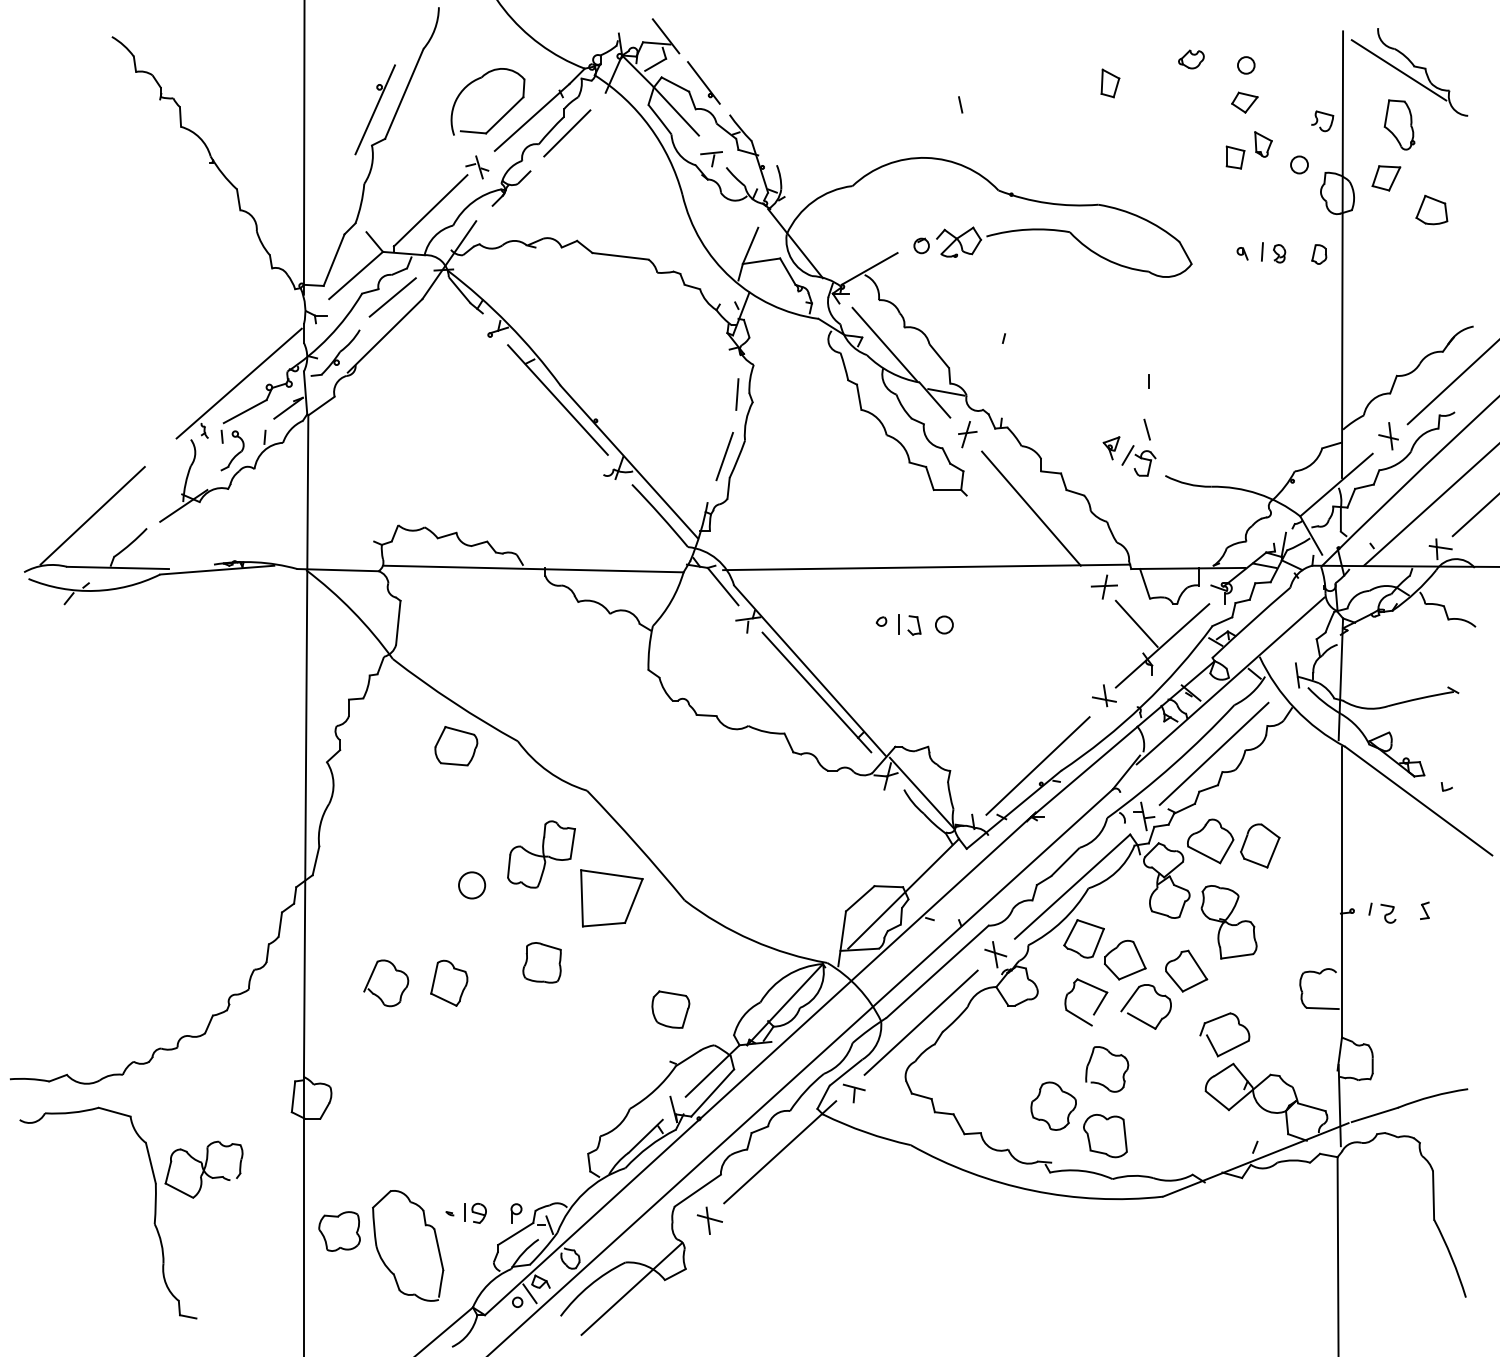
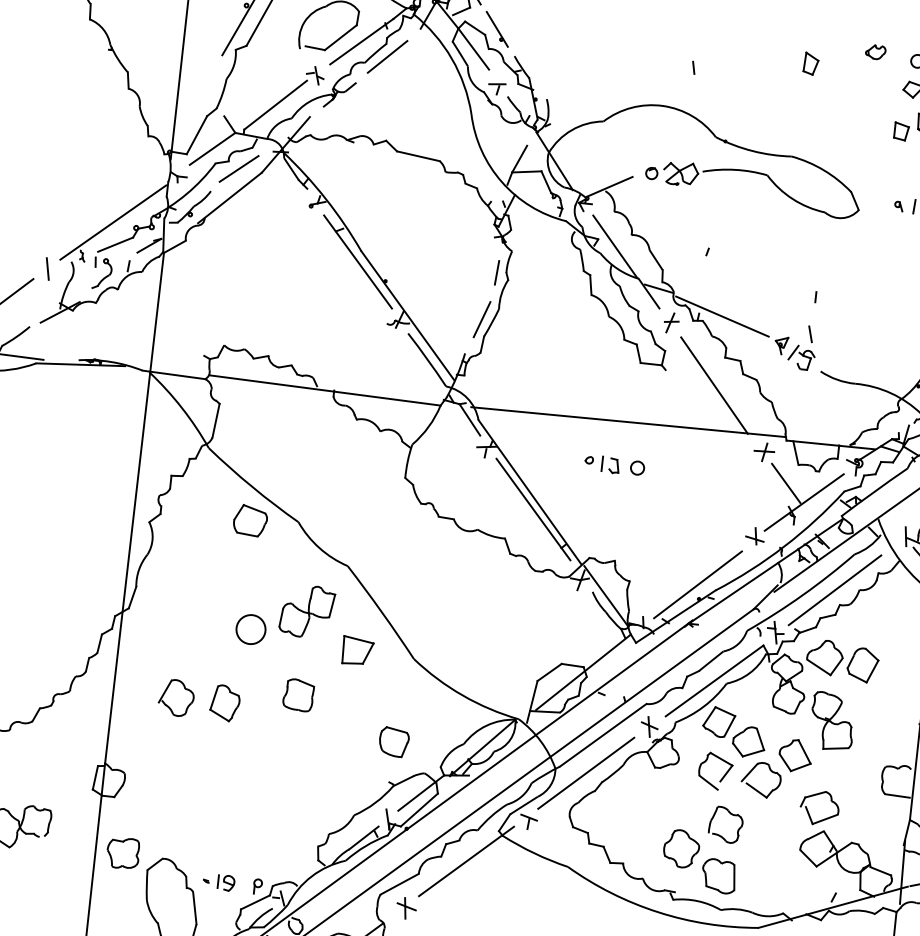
line: (1031, 419) -> (722, 316), added
line: (161, 451) -> (47, 268), added
circle: (471, 885) -> (250, 629), size x1.43
part: (611, 897) -> (357, 650), size x0.62
part: (339, 1231) -> (123, 853), moved

